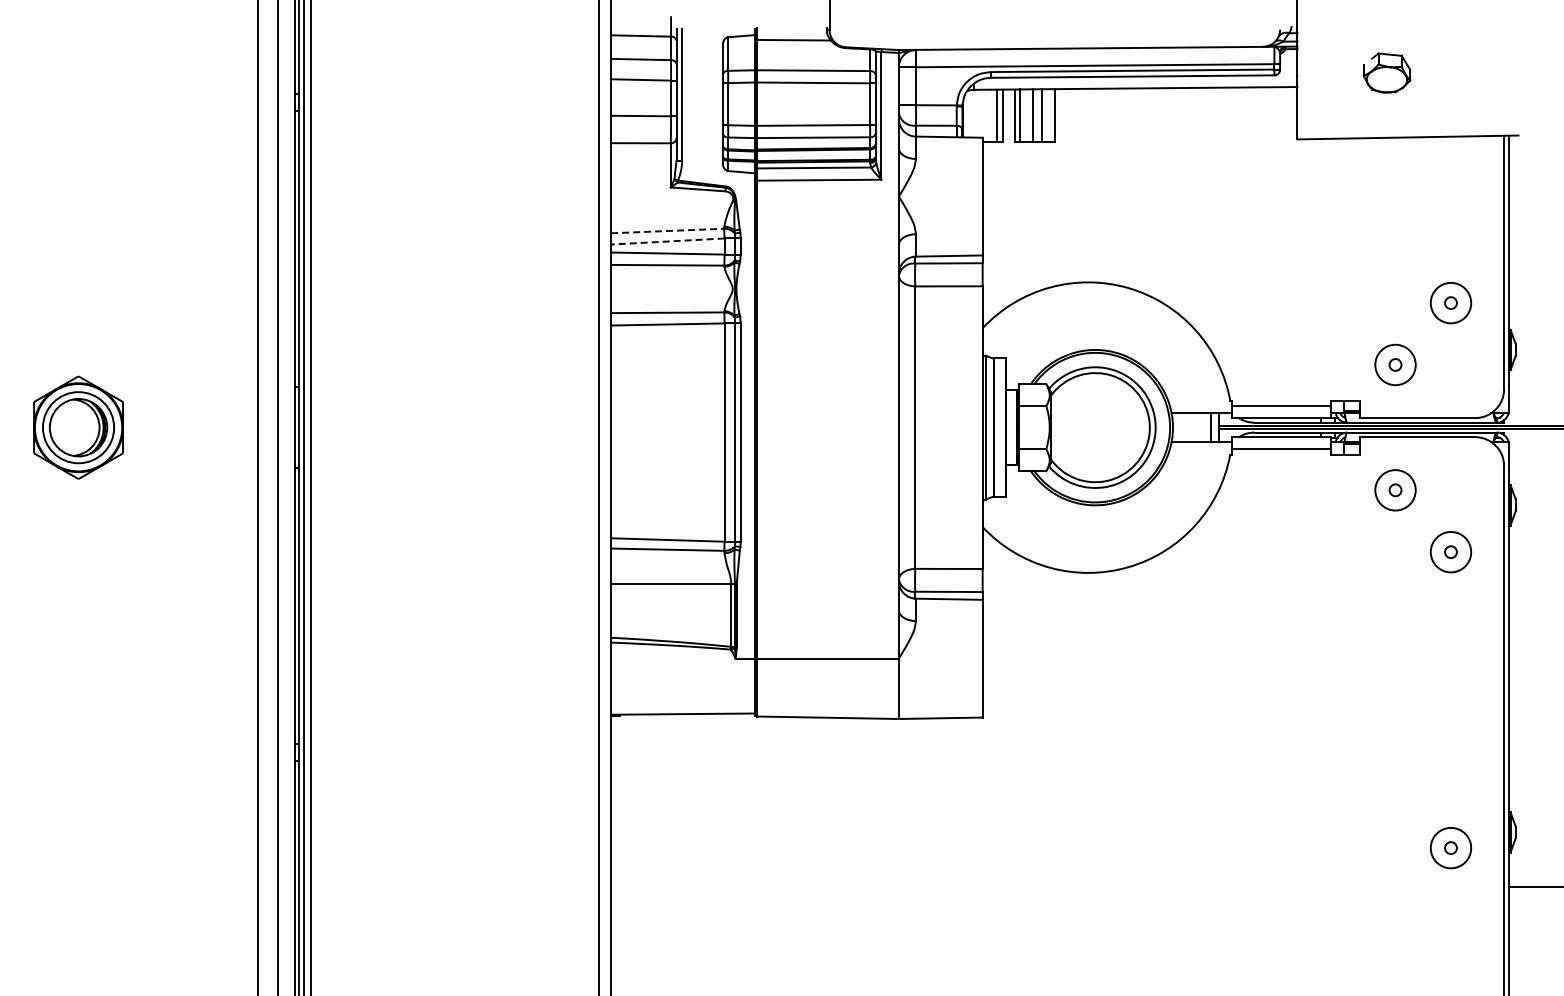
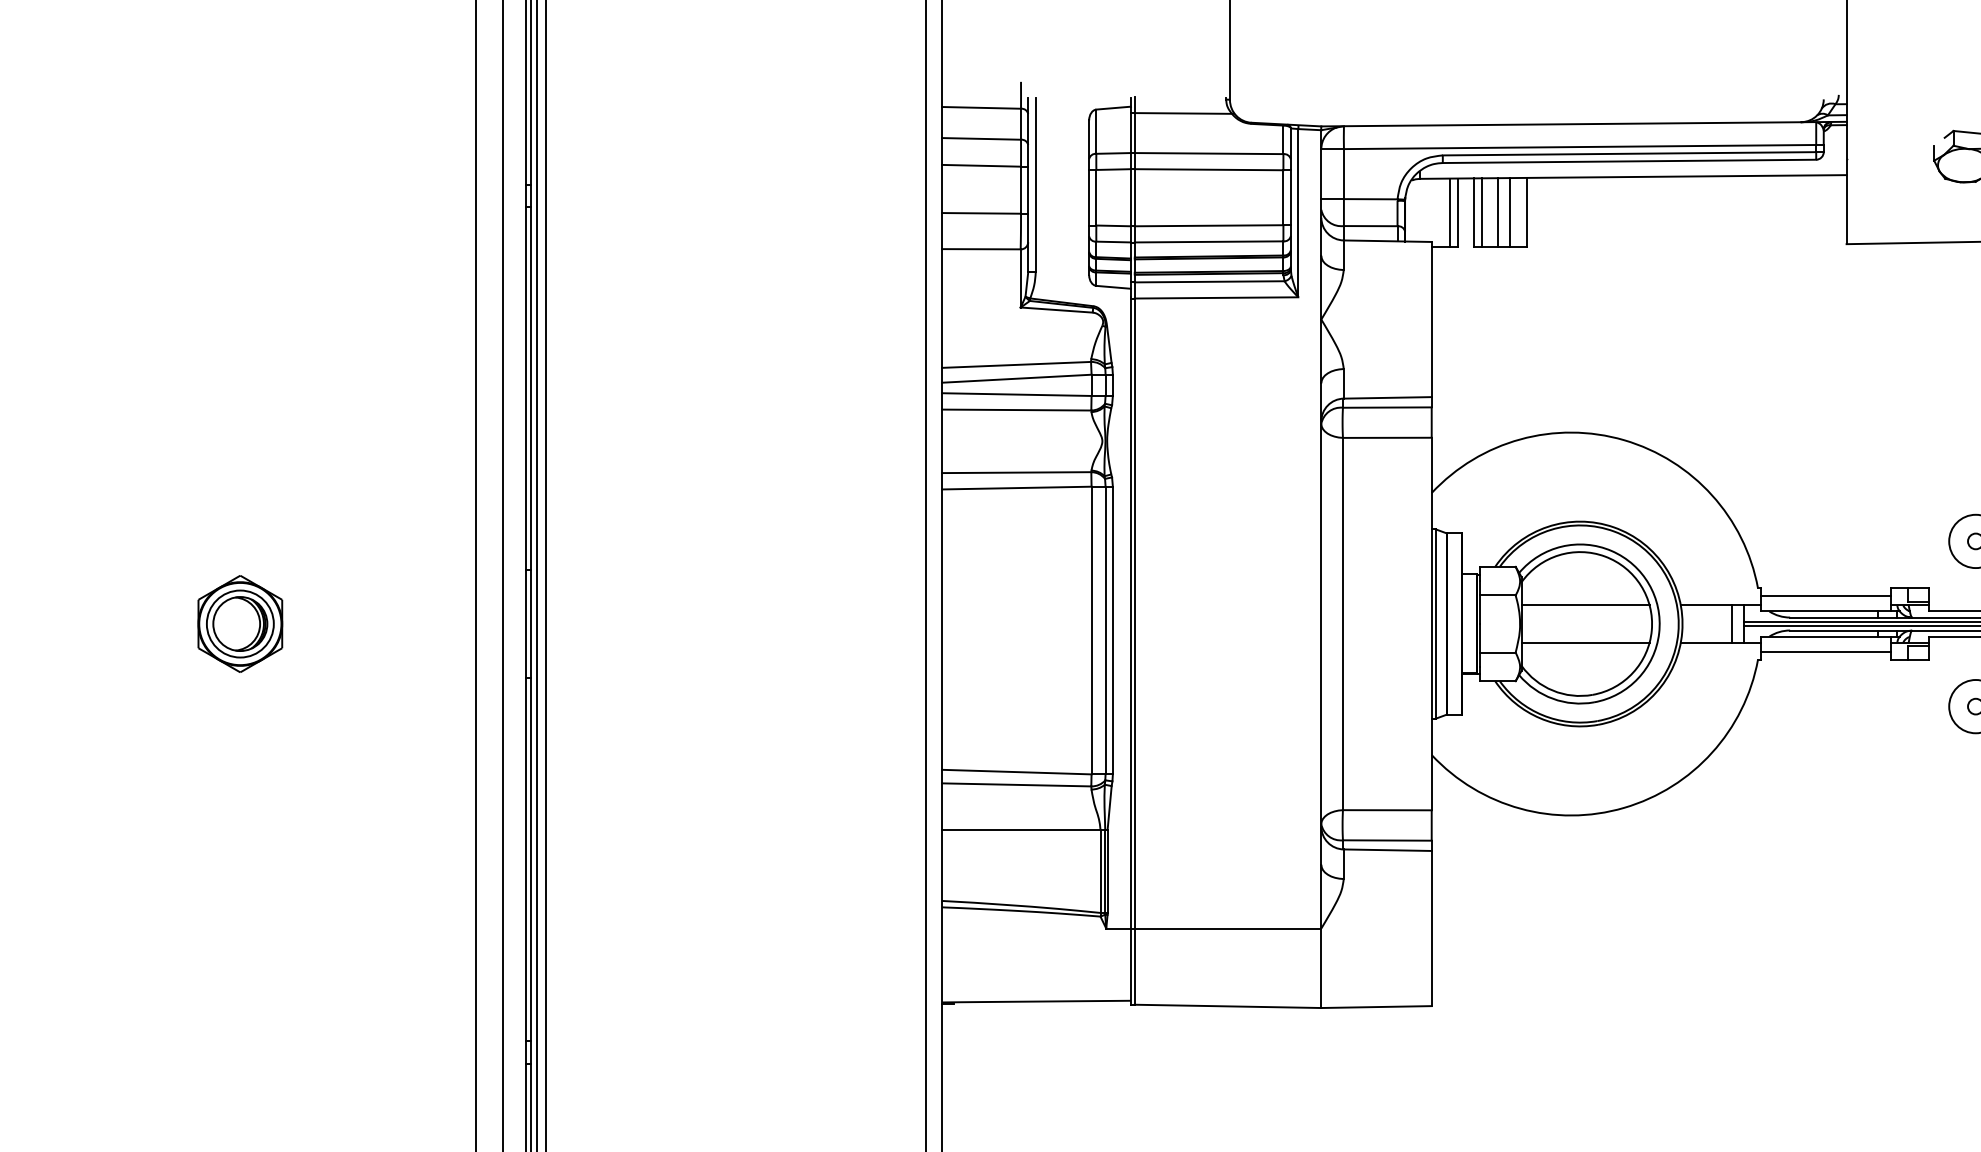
line: (667, 231) -> (1016, 365), dashed -> solid
line: (667, 241) -> (1016, 378), dashed -> solid
line: (1099, 413) -> (1585, 605), added
part: (78, 427) -> (240, 623), size x0.71
line: (1099, 441) -> (1585, 642), added

